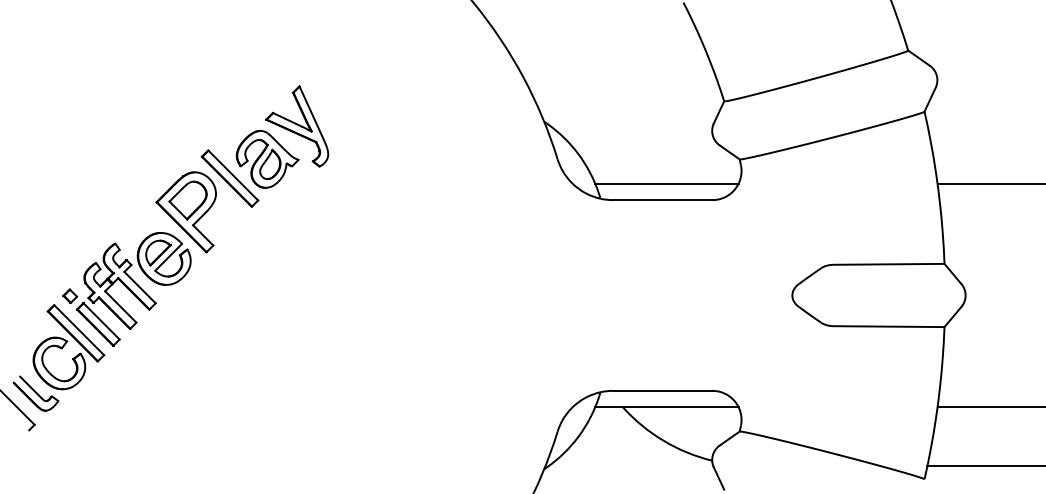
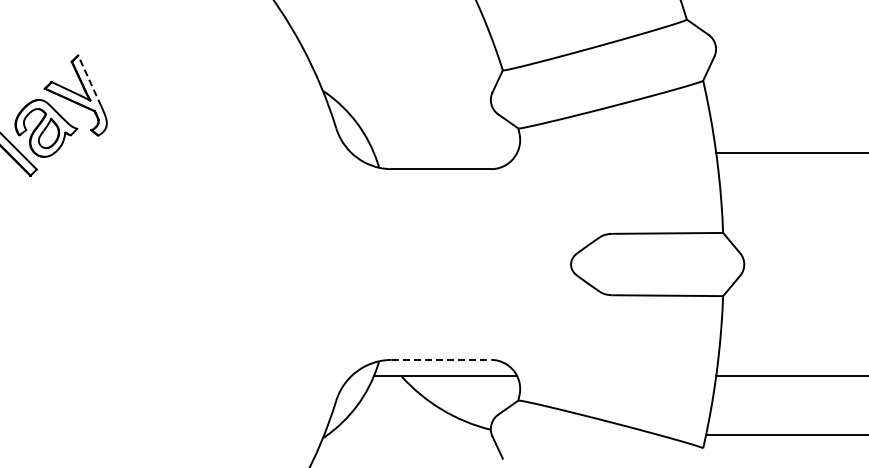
line: (311, 111) -> (90, 80), solid -> dashed
line: (666, 183) -> (445, 152), removed
line: (662, 390) -> (441, 359), solid -> dashed

